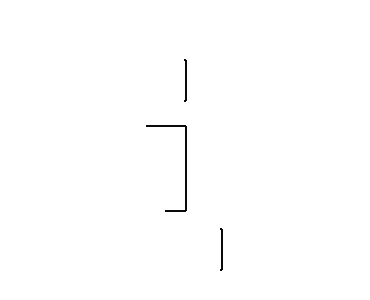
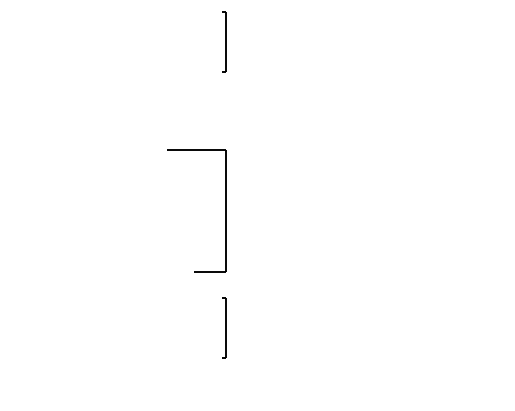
line: (185, 80) -> (224, 42), moved
line: (221, 249) -> (224, 327), moved

